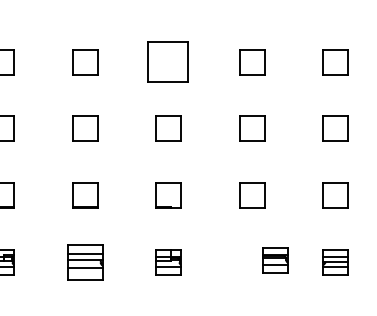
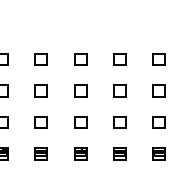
part: (168, 62) -> (80, 59), size x0.62
part: (274, 259) -> (119, 153), moved
part: (83, 261) -> (40, 153), size x0.71

